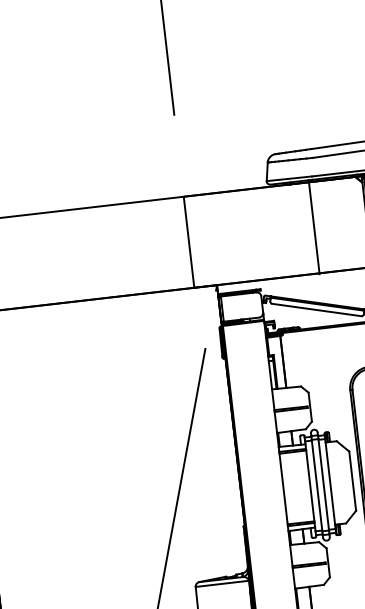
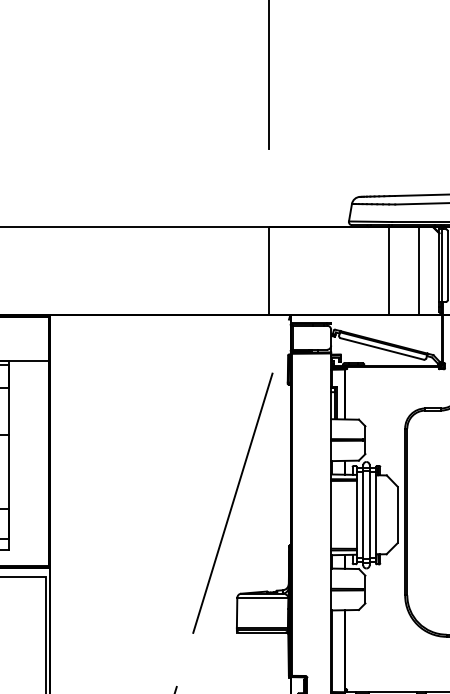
line: (346, 223) -> (419, 270), added

